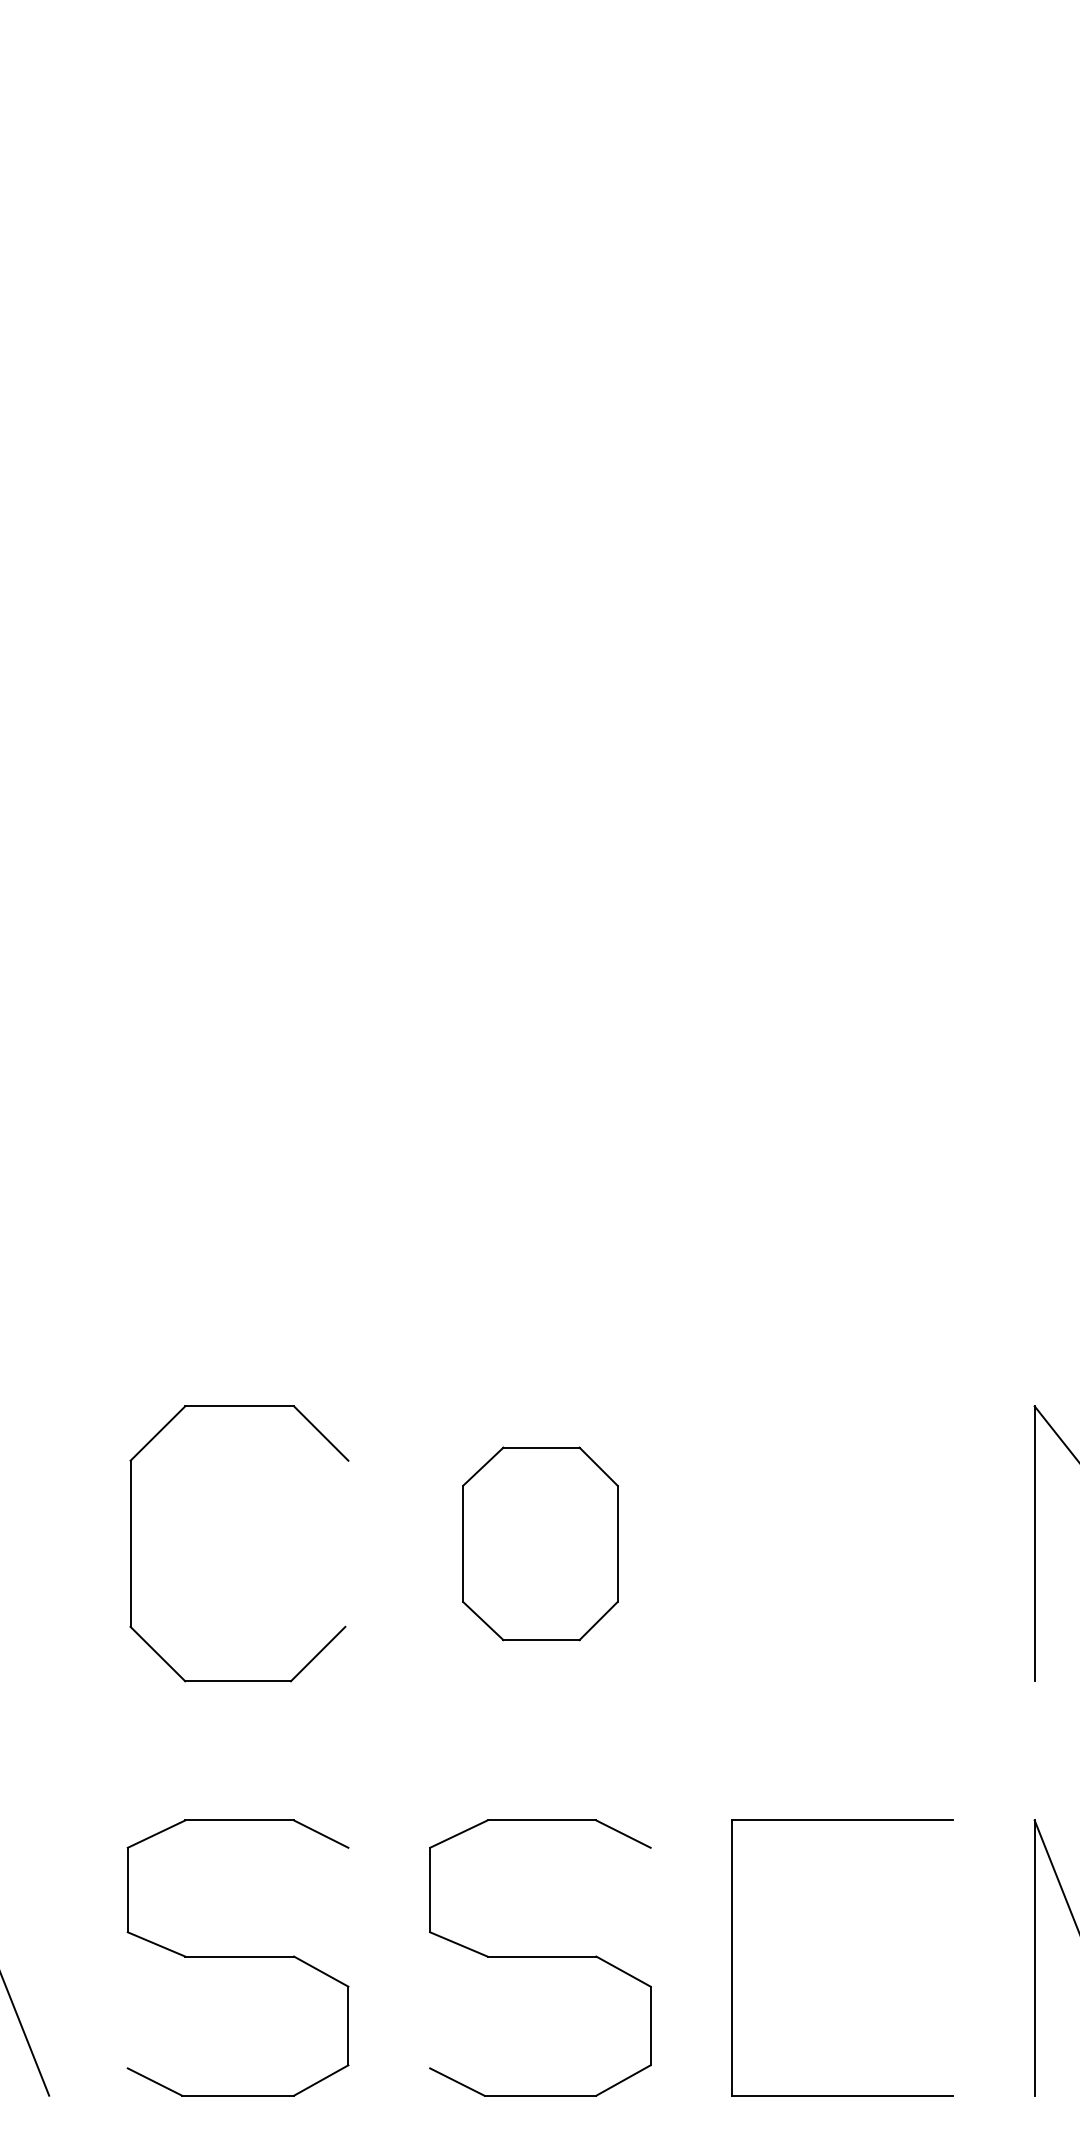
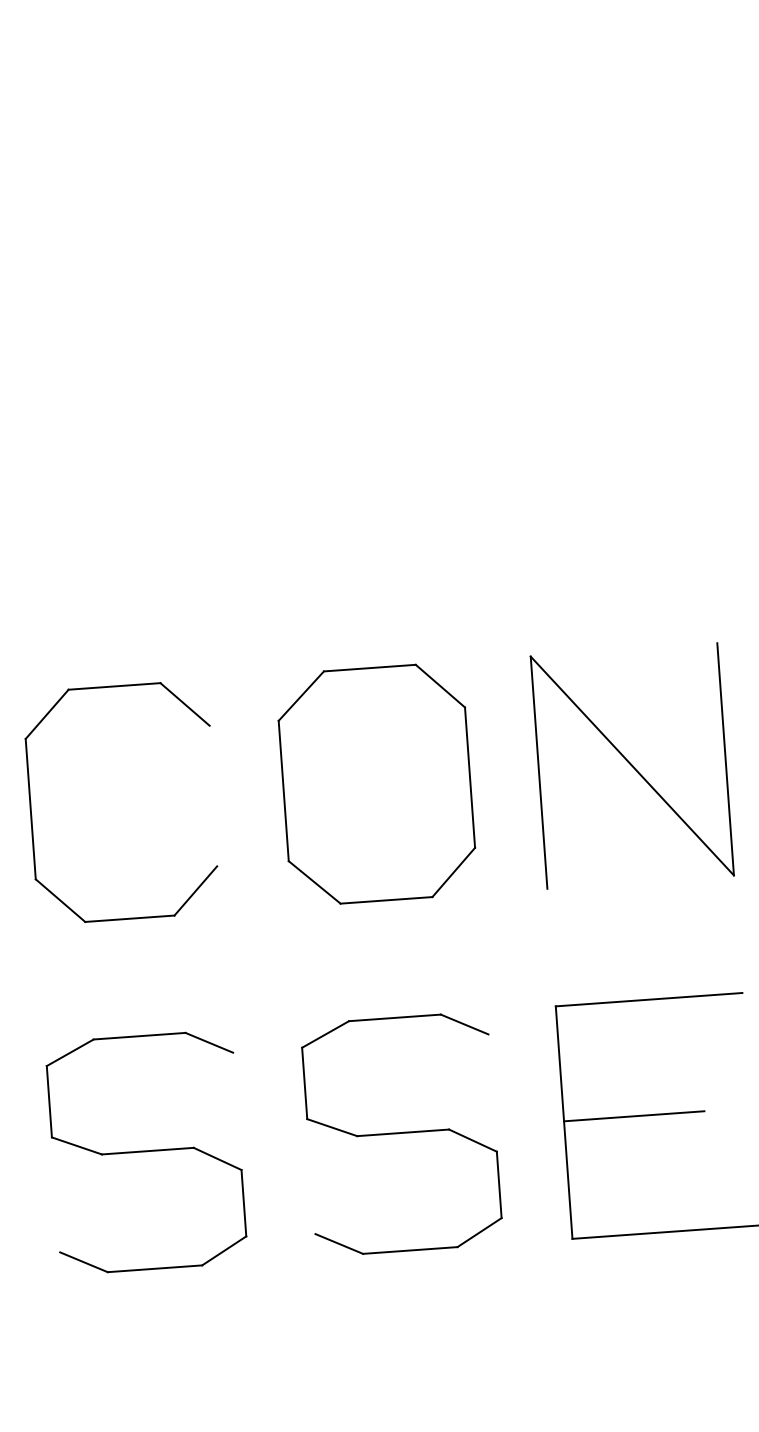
part: (540, 1543) -> (376, 784), size x1.43
part: (842, 1543) -> (632, 765), added
line: (815, 1956) -> (634, 1116), added

